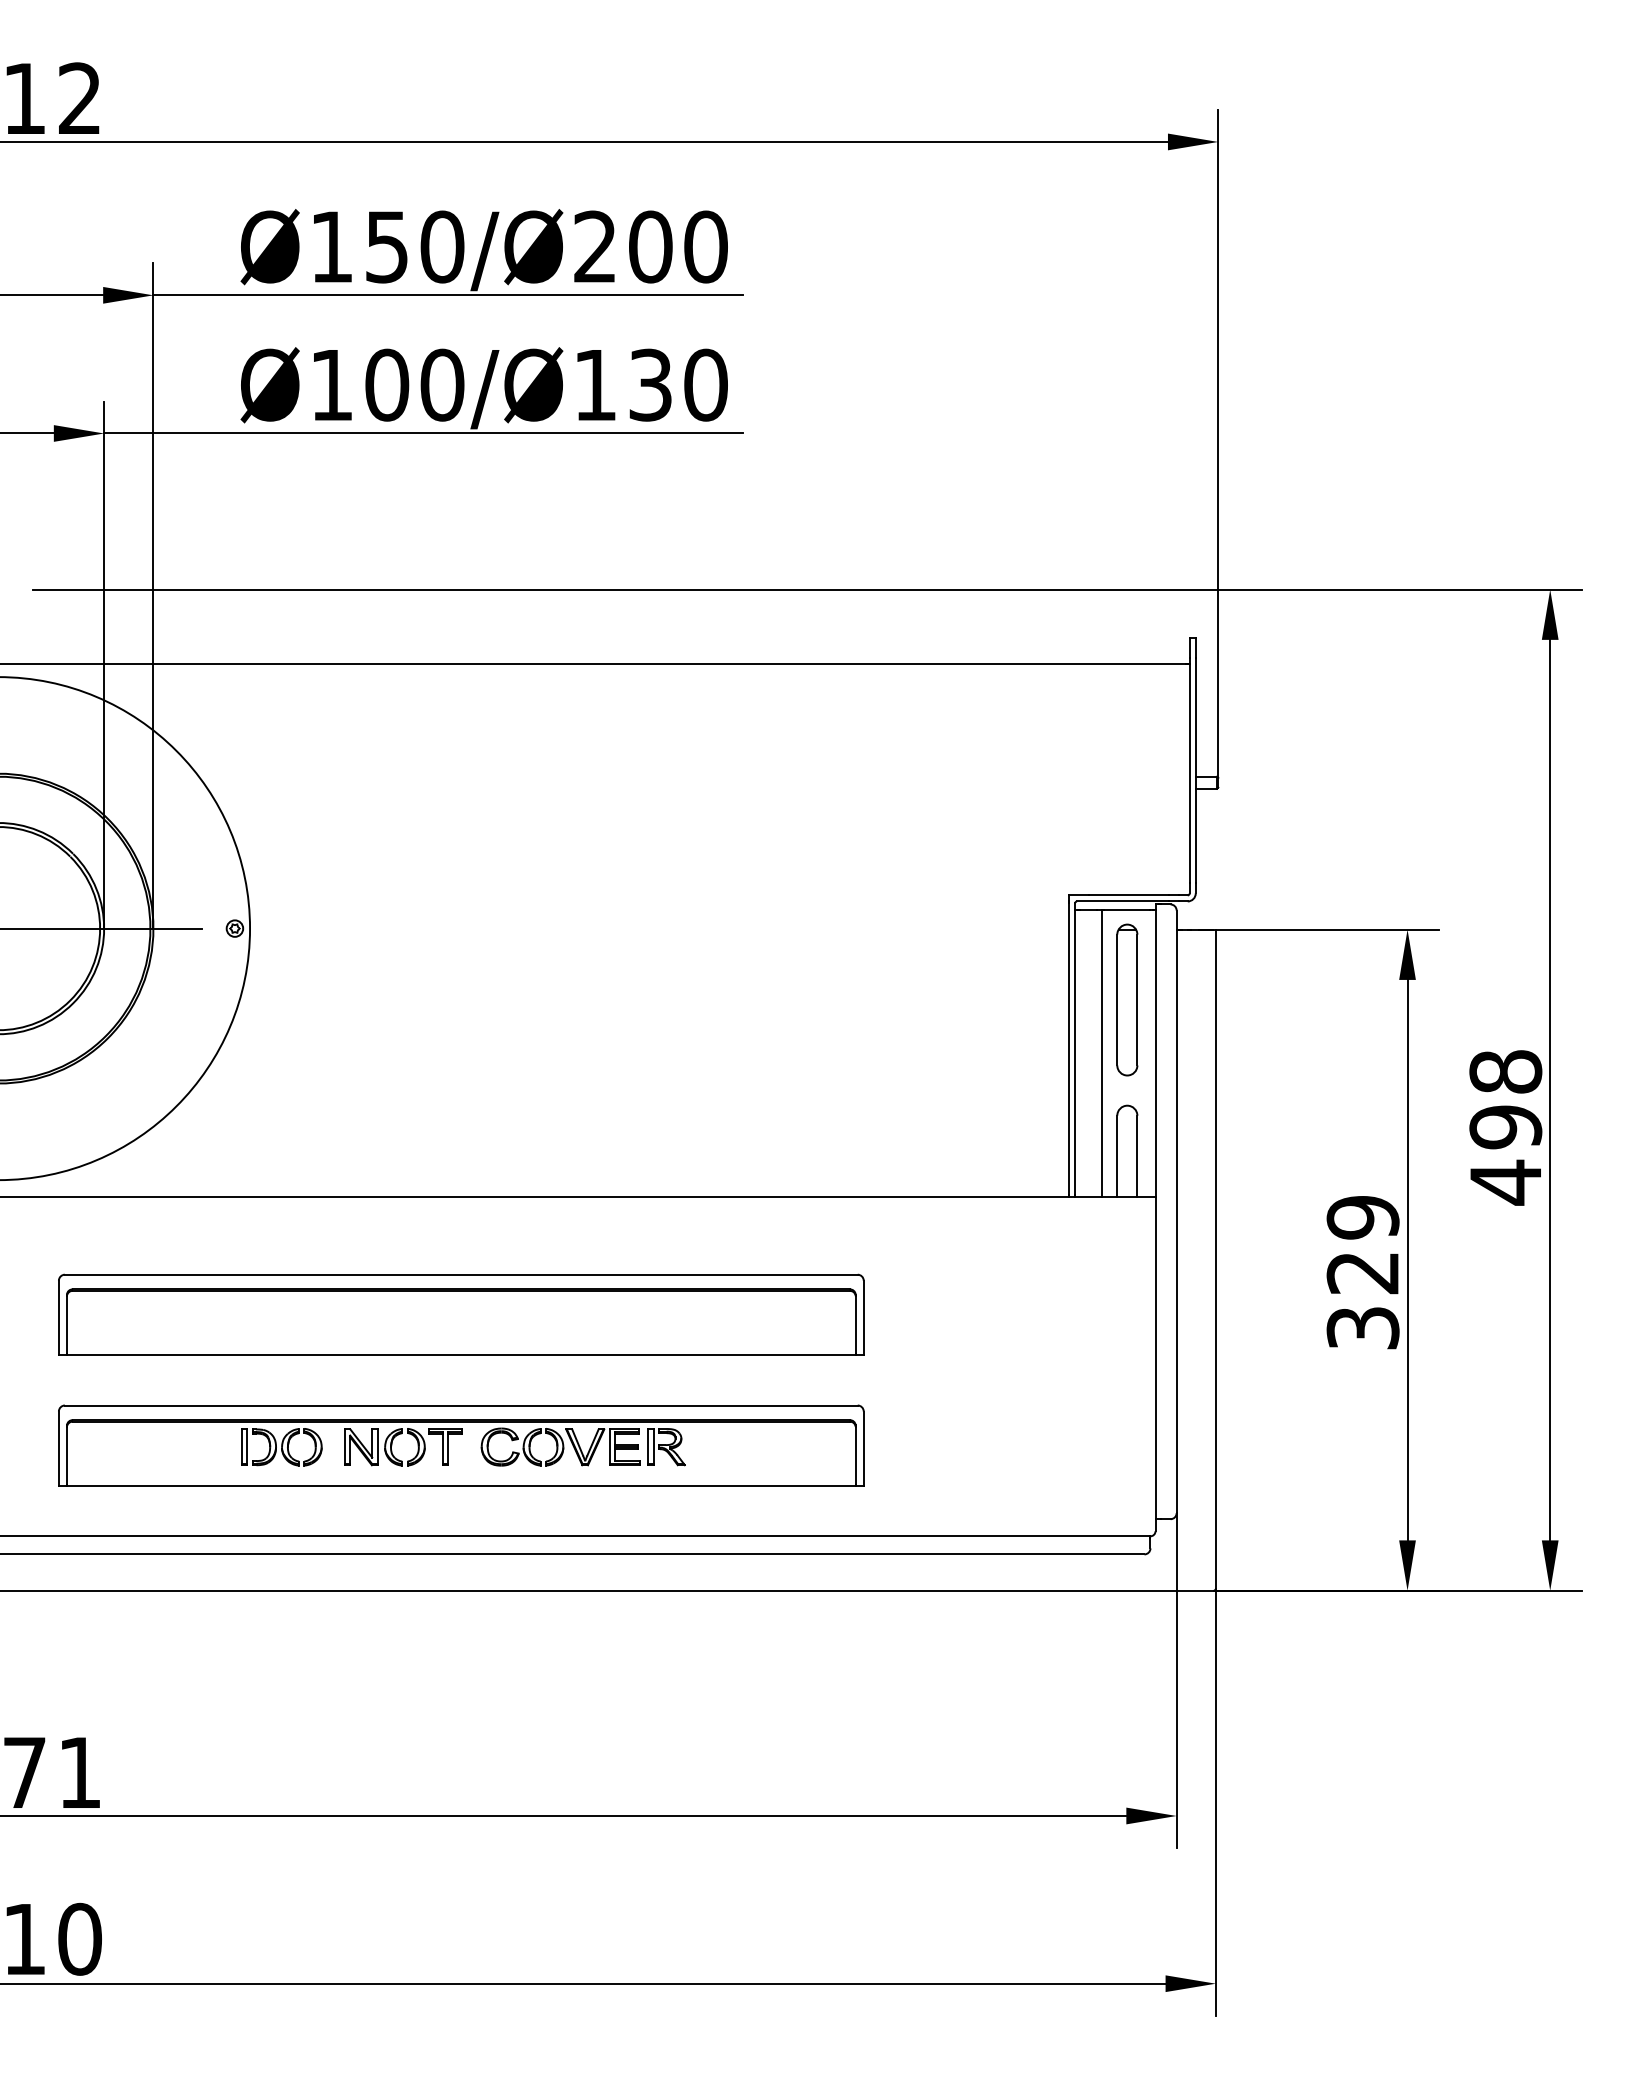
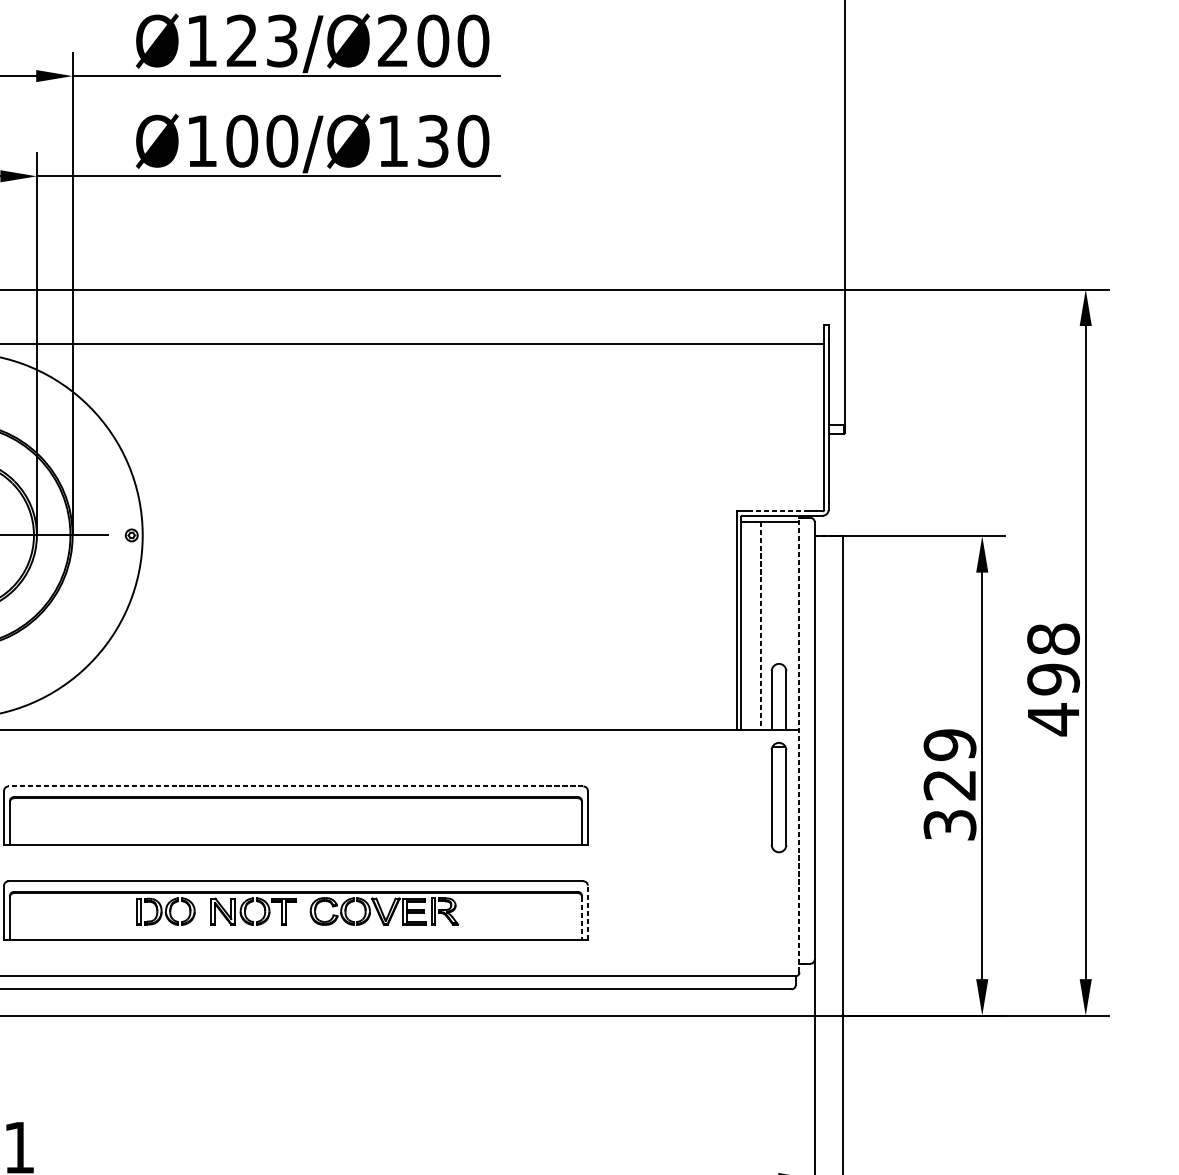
text: (415, 246) -> (262, 40), Ø150/Ø200 -> Ø123/Ø200
line: (1129, 895) -> (780, 511), solid -> dashed
part: (1127, 999) -> (779, 797), moved
line: (1102, 1053) -> (761, 626), solid -> dashed
line: (1155, 1217) -> (799, 744), solid -> dashed
line: (460, 1274) -> (295, 786), solid -> dashed
line: (863, 1448) -> (587, 912), solid -> dashed
line: (855, 1456) -> (581, 918), solid -> dashed

